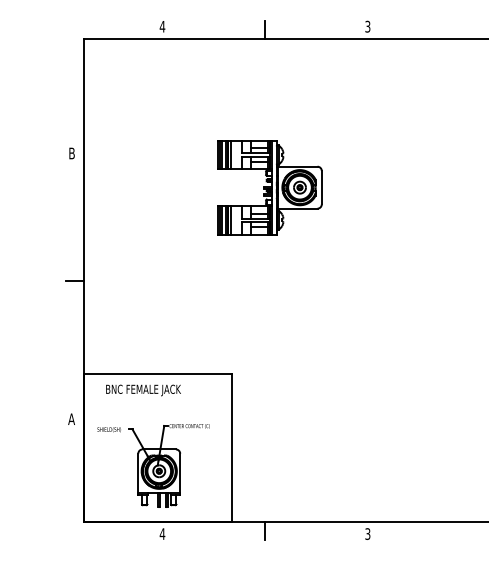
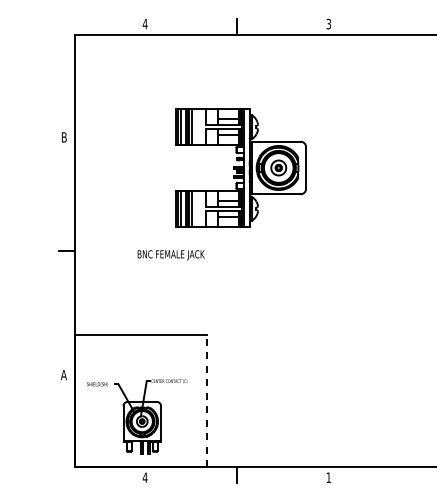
part: (270, 187) -> (241, 167), size x1.4
text: (142, 390) -> (170, 255), moved
line: (232, 447) -> (207, 400), solid -> dashed
text: (367, 533) -> (328, 477), 3 -> 1

